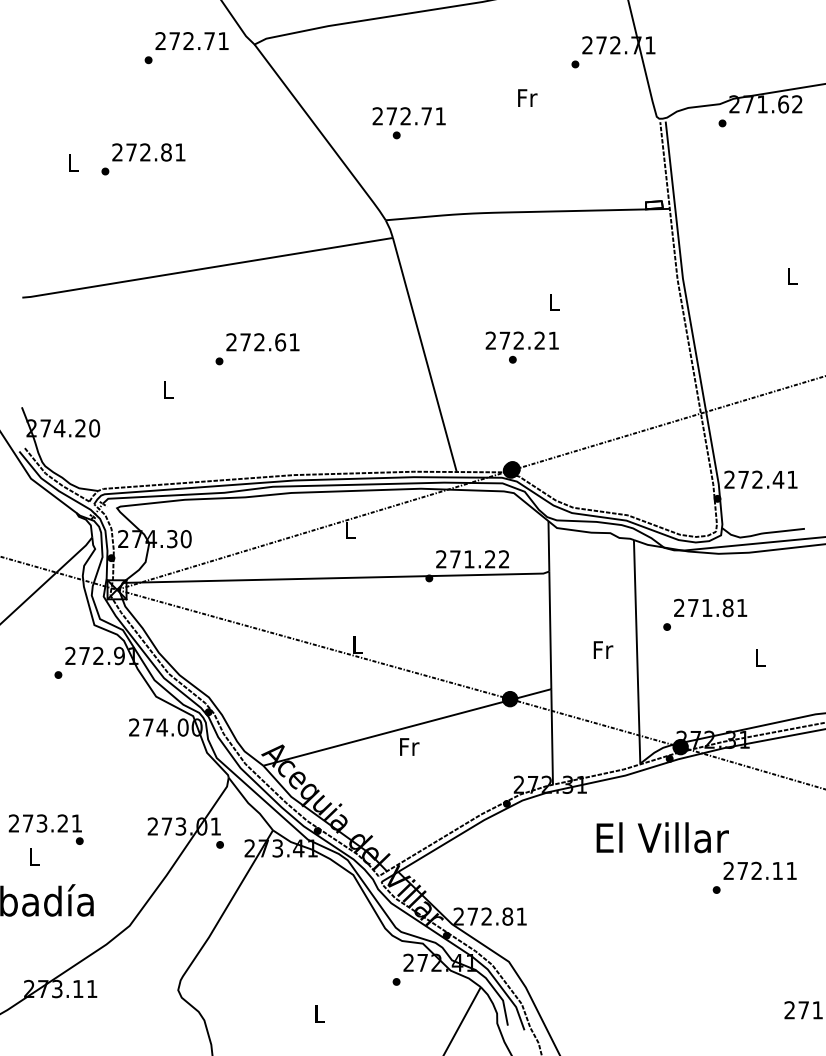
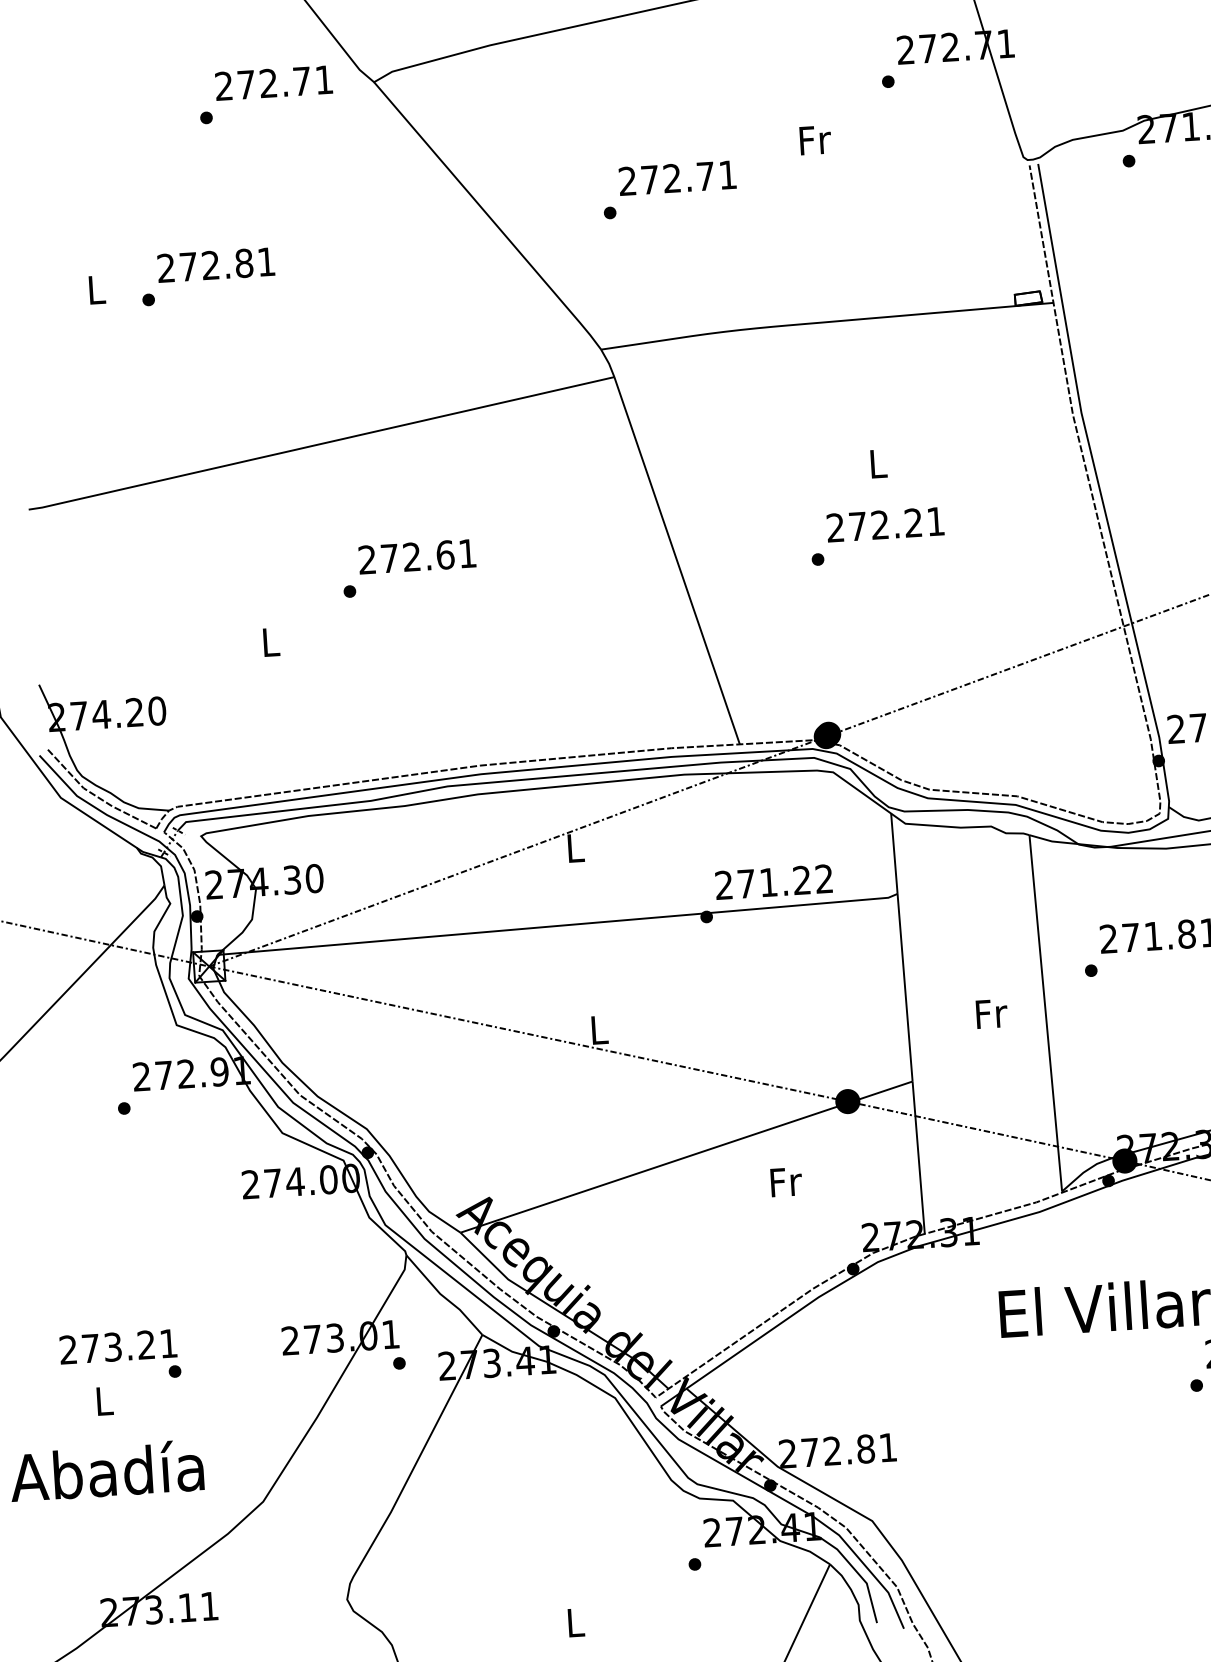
text: (408, 116) -> (676, 178), moved
text: (521, 340) -> (884, 524), moved
text: (409, 746) -> (786, 1181), moved

